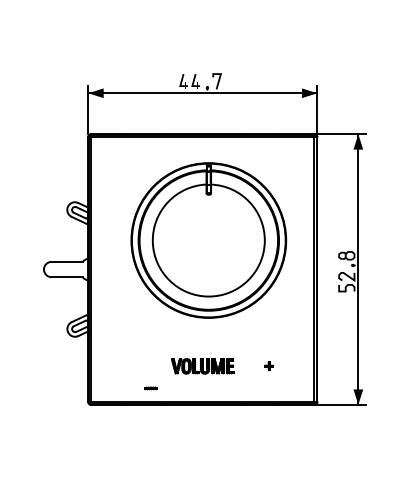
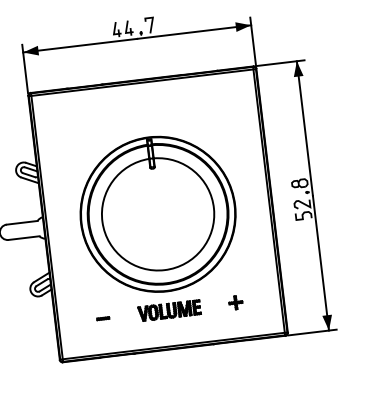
part: (208, 240) -> (157, 214), moved
part: (268, 365) -> (234, 302), size x1.67
part: (151, 388) -> (103, 318), moved

